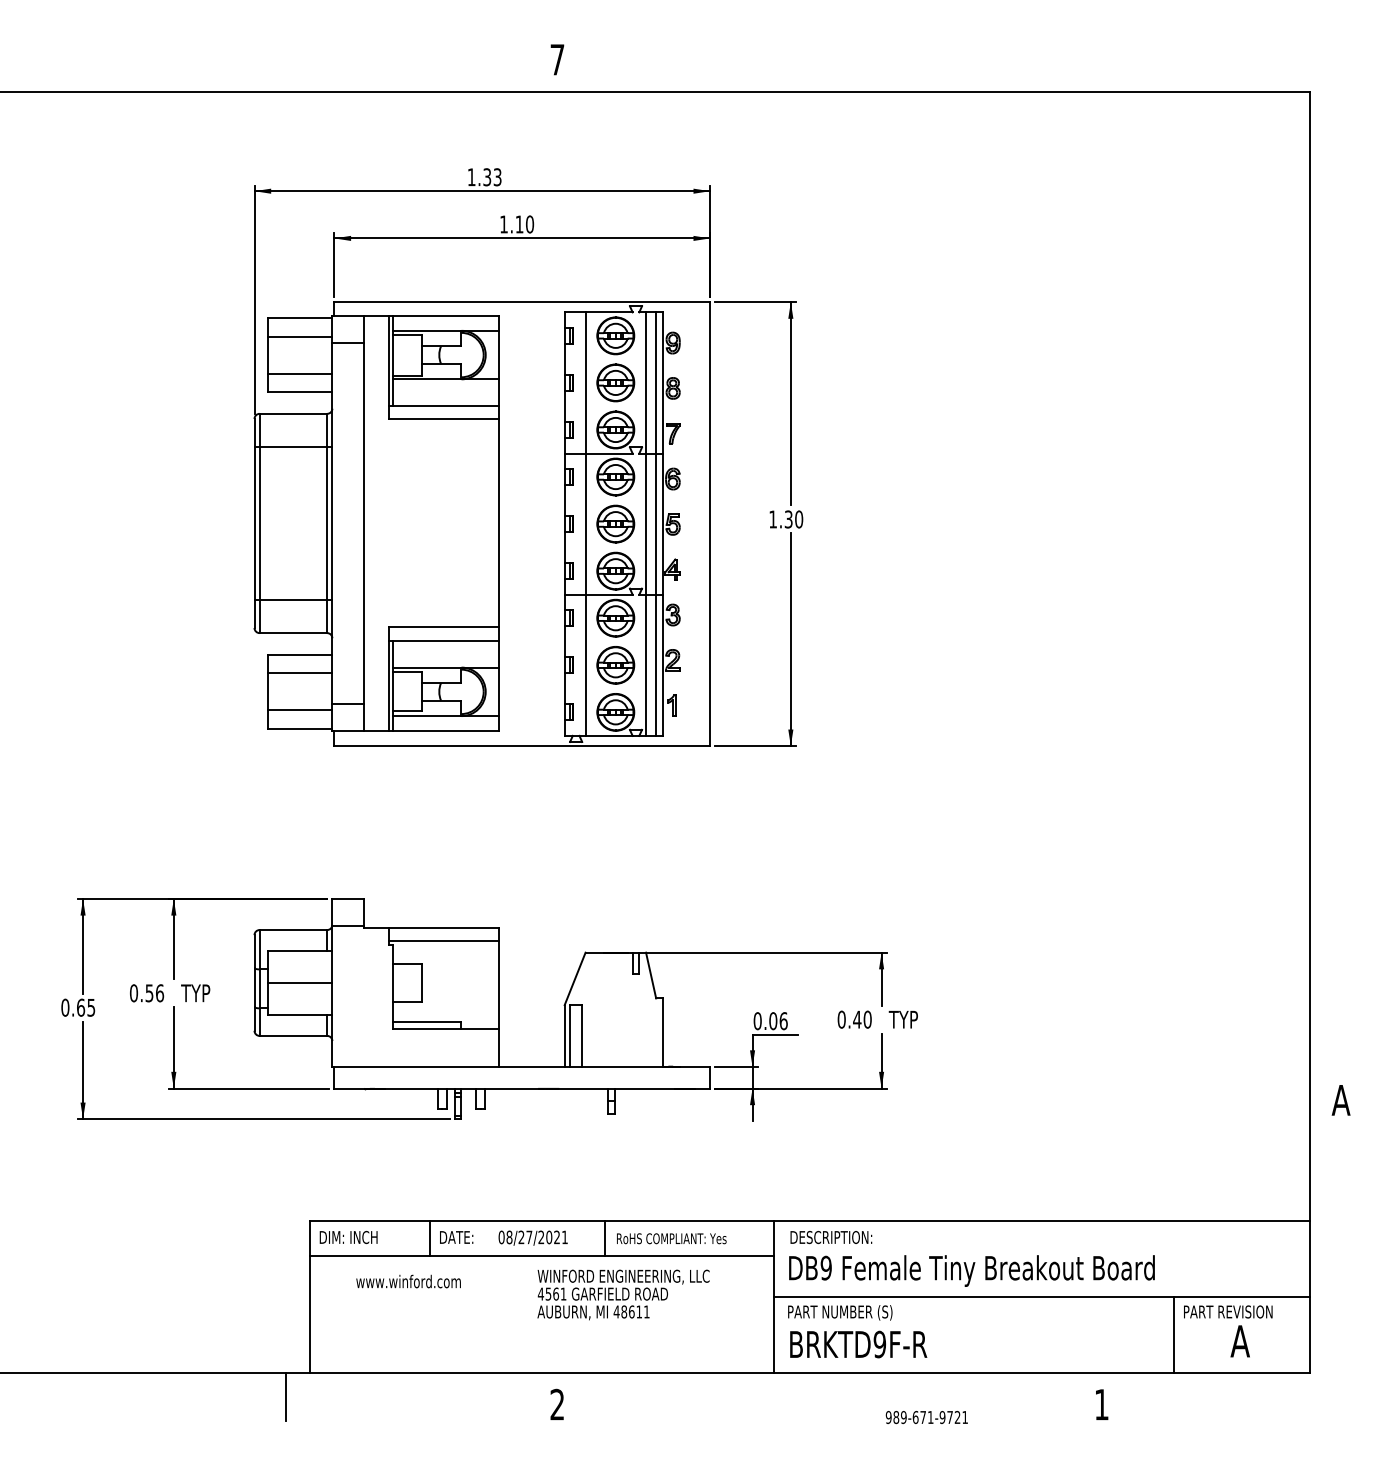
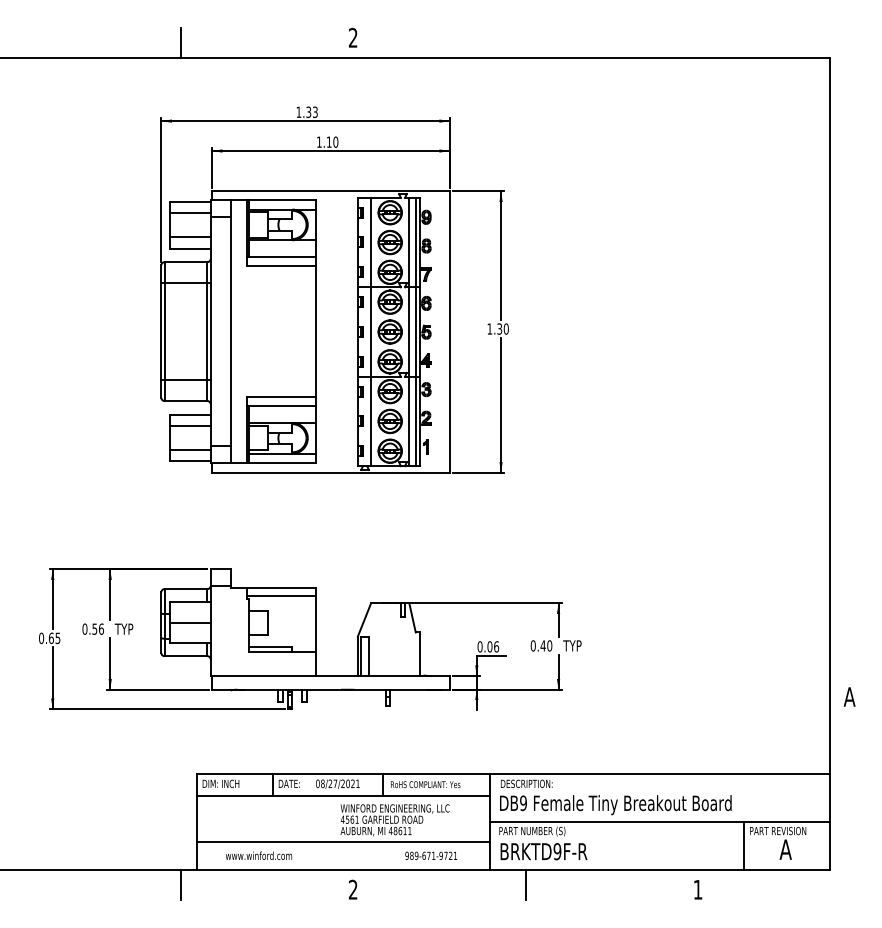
text: (556, 59) -> (352, 37), 7 -> 2
line: (286, 67) -> (181, 42), added
text: (407, 1281) -> (258, 855), moved
line: (542, 1328) -> (343, 841), added
line: (829, 1396) -> (525, 884), added
text: (927, 1416) -> (431, 855), moved

